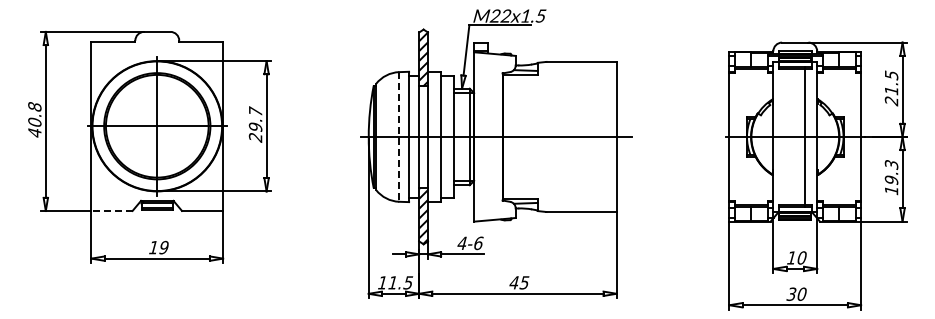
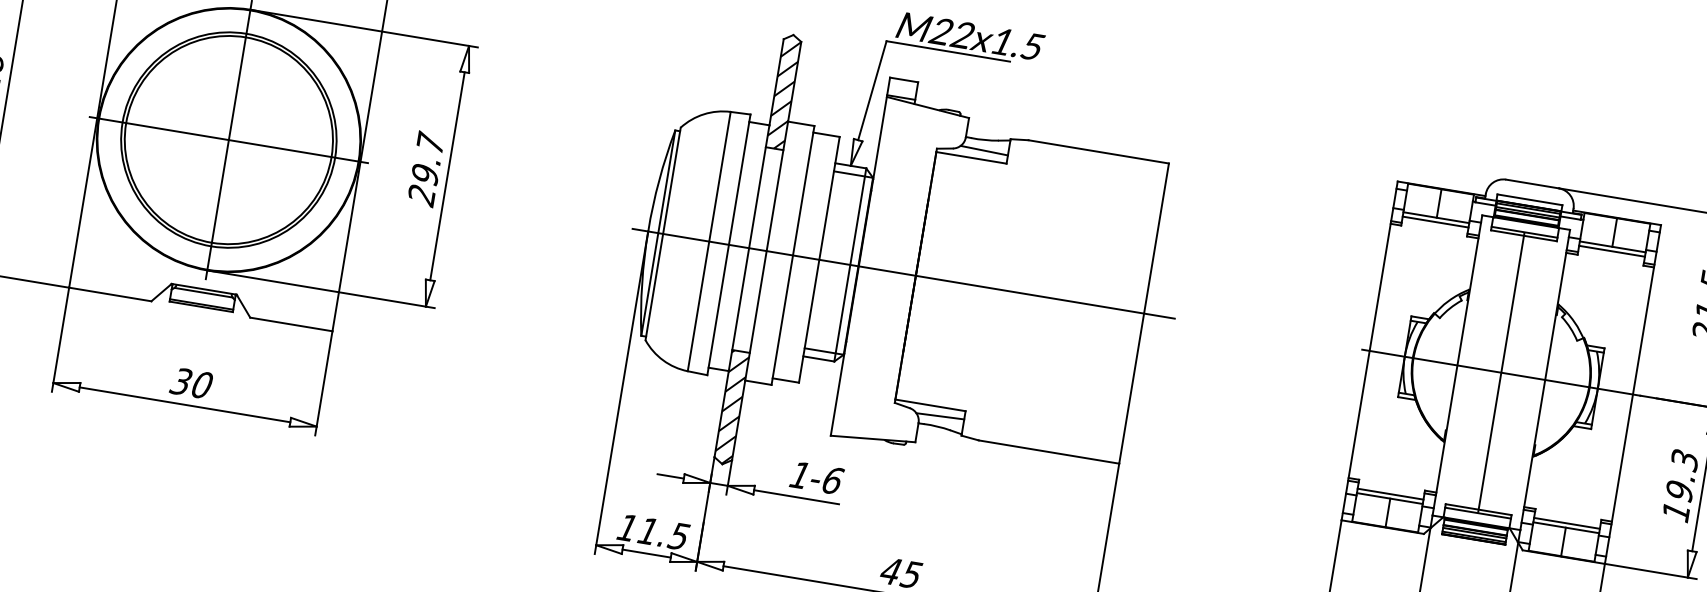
line: (399, 136) -> (709, 240), dashed -> solid
line: (805, 136) -> (1501, 371), moved
line: (112, 210) -> (111, 293), dashed -> solid
text: (461, 242) -> (798, 473), 4-6 -> 1-6
text: (158, 247) -> (191, 382), 19 -> 30

